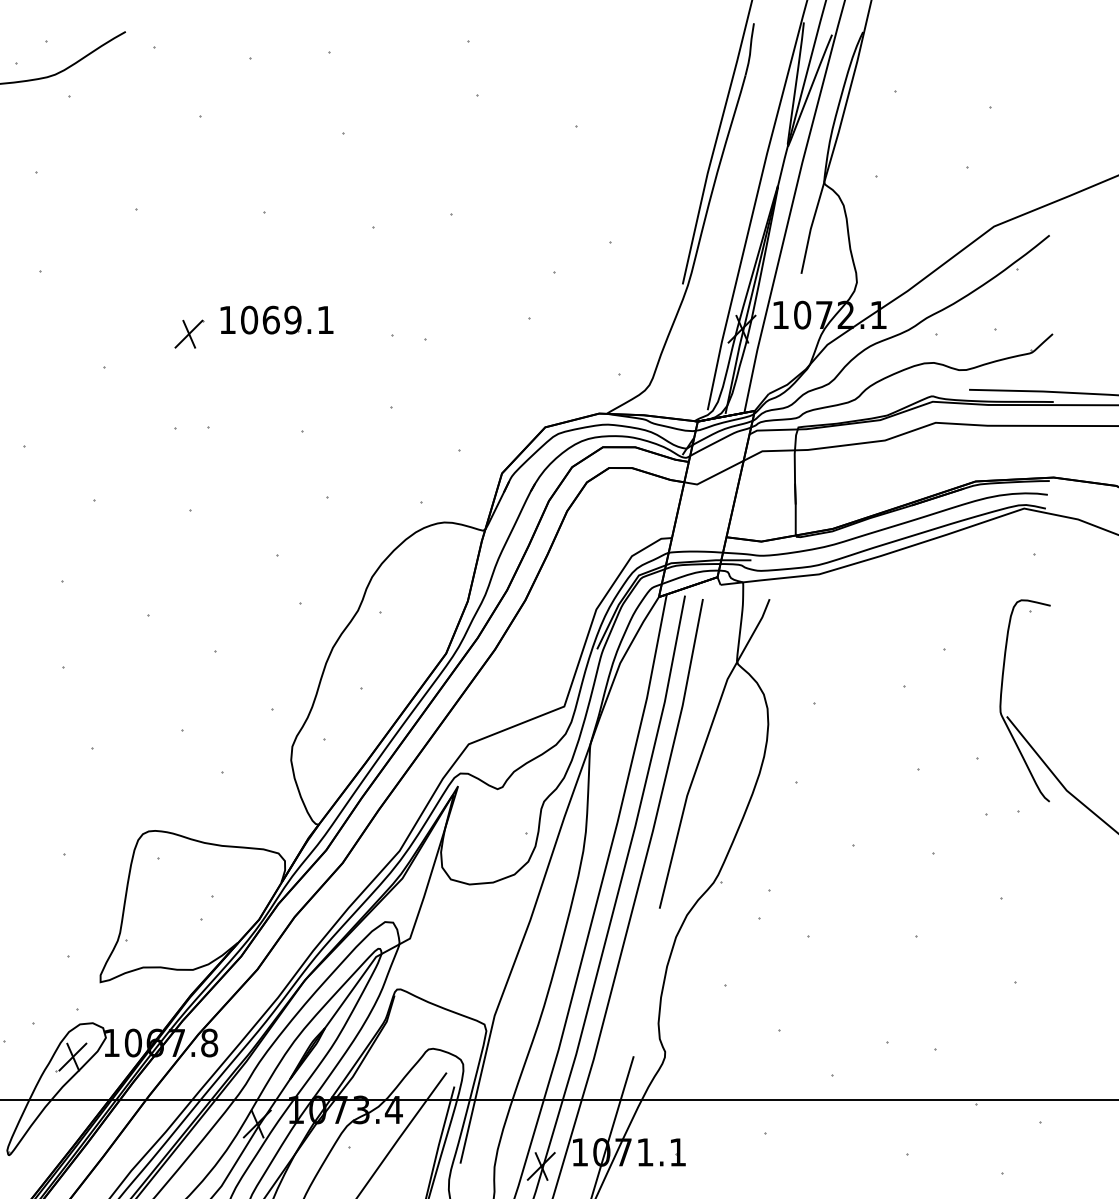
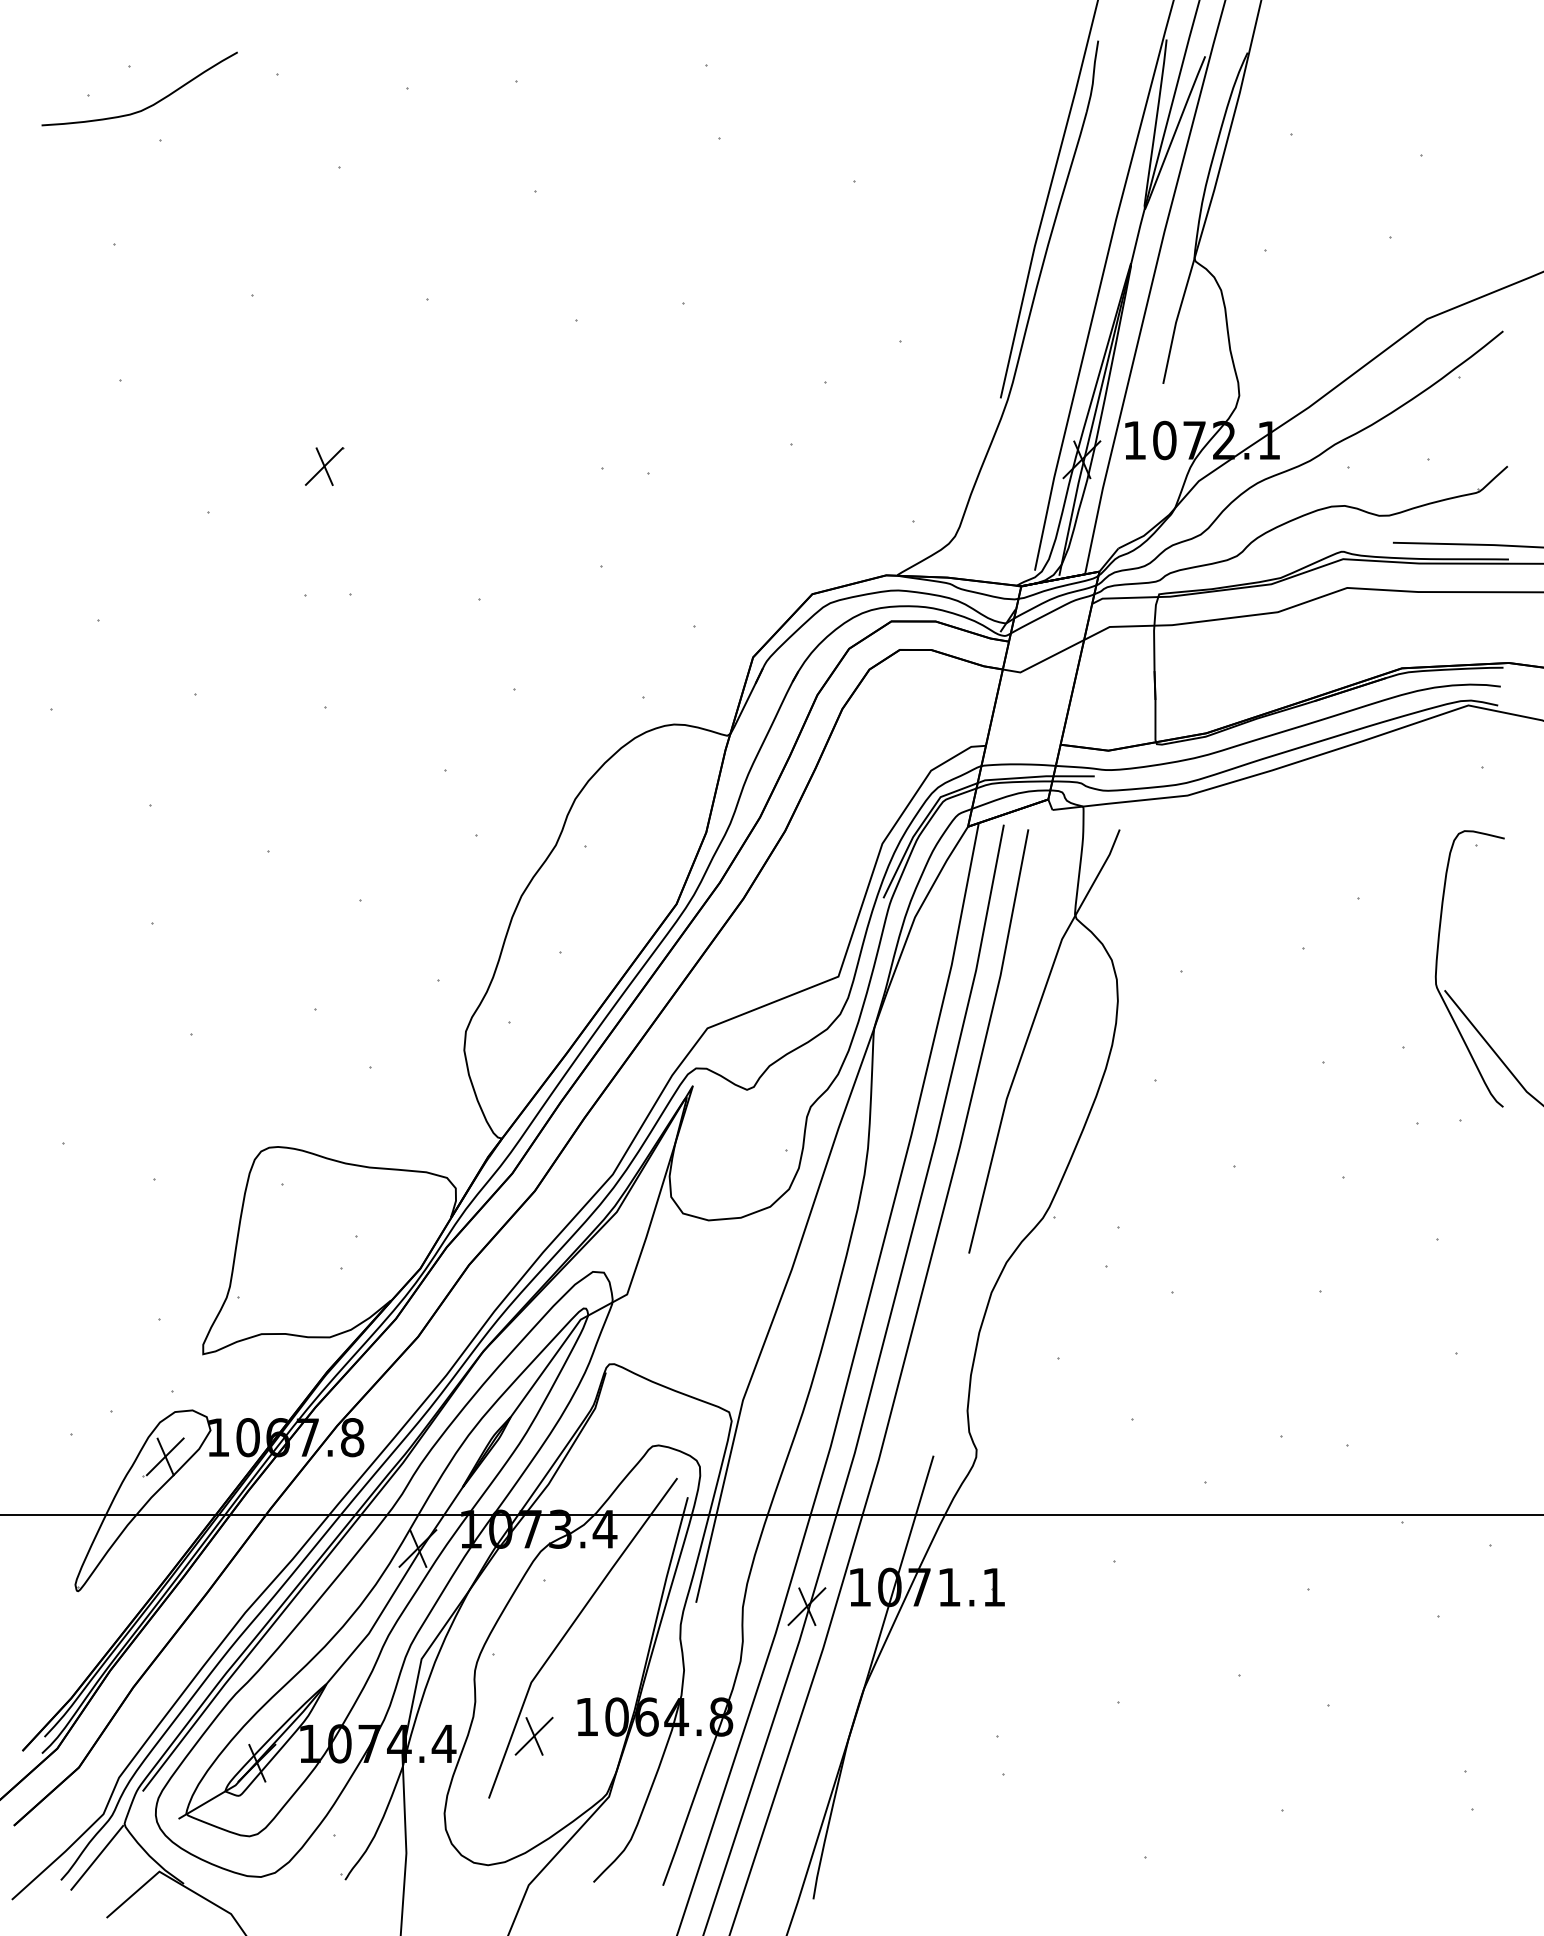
part: (276, 319) -> (444, 446), removed

